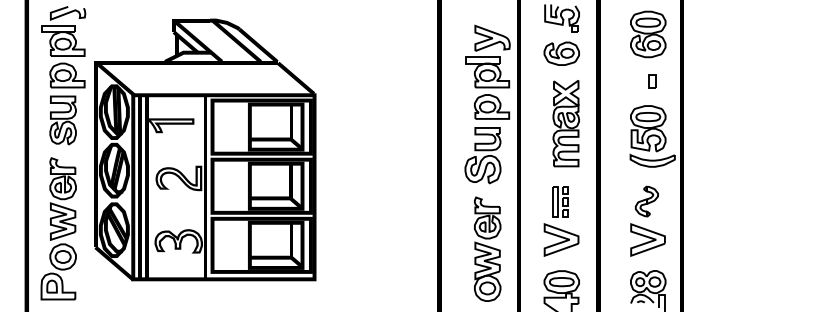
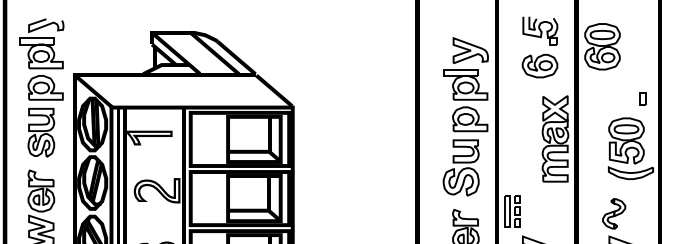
part: (648, 34) -> (602, 46), moved
part: (652, 81) -> (642, 98), moved
part: (565, 123) -> (554, 138), moved
part: (560, 201) -> (512, 210), moved
part: (646, 201) -> (613, 213), moved

